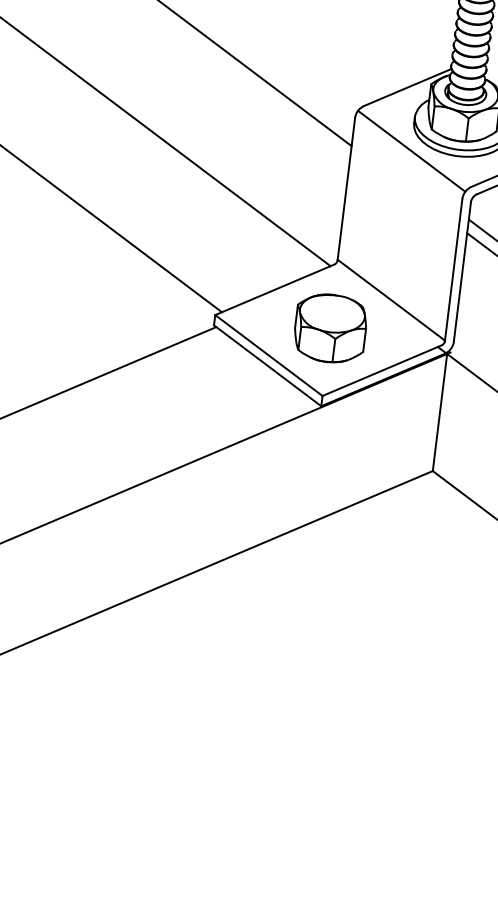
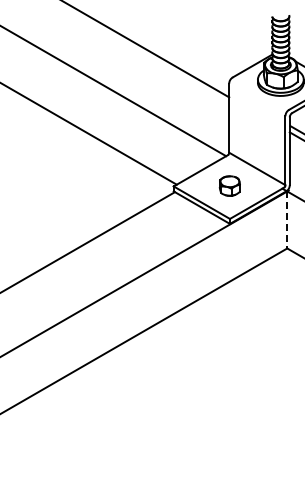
line: (412, 151) -> (258, 96), removed
part: (329, 327) -> (229, 185), size x0.6
line: (440, 411) -> (287, 219), solid -> dashed

